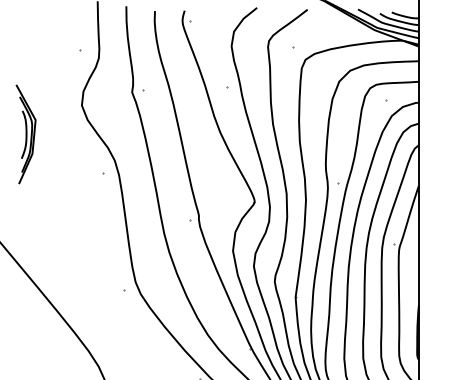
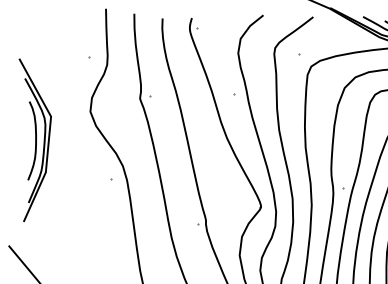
part: (25, 134) -> (34, 140), size x1.67

